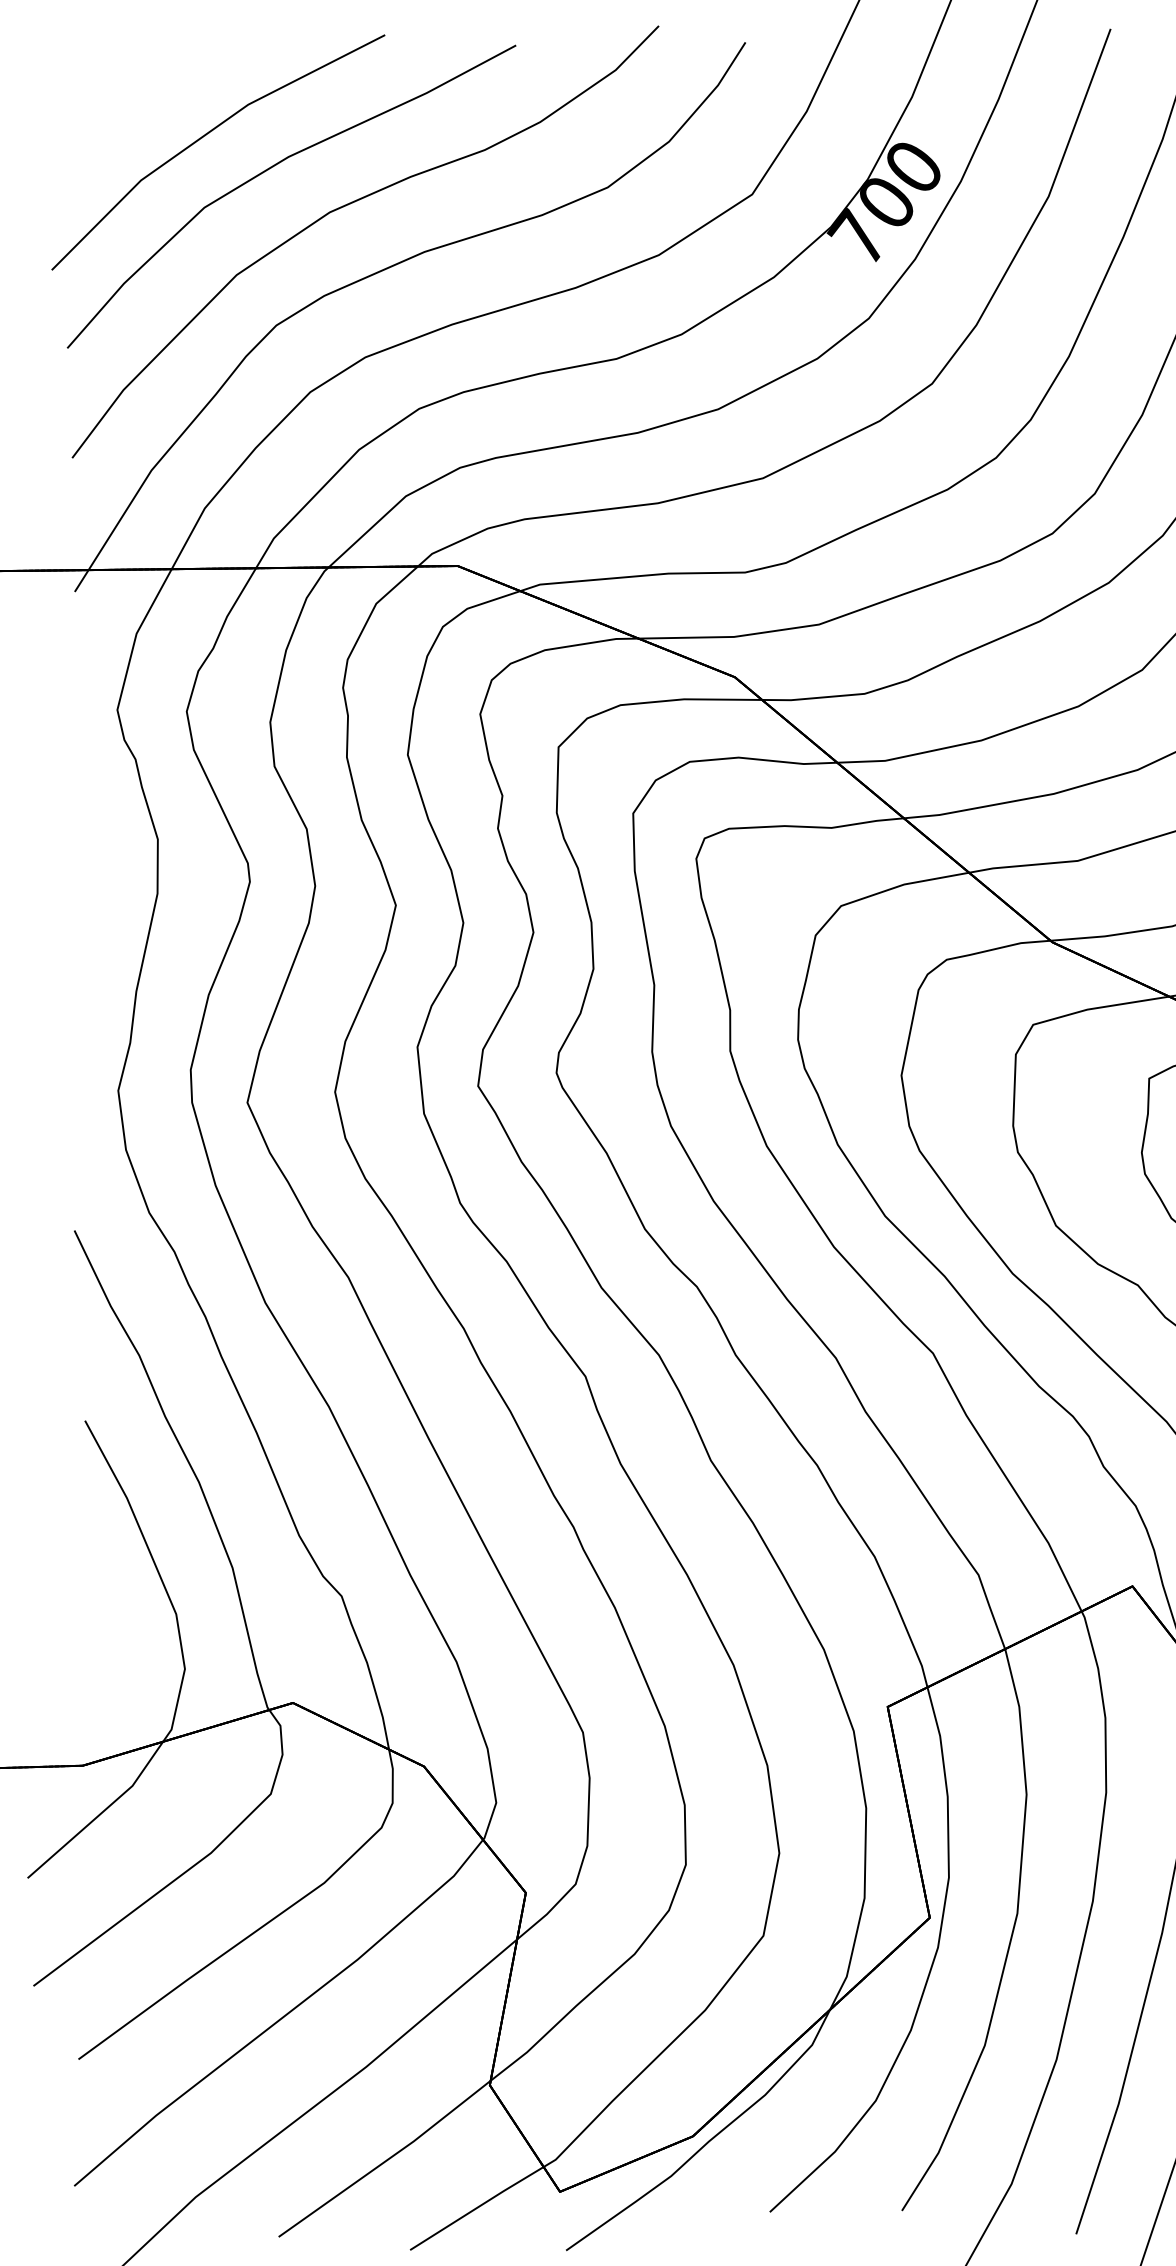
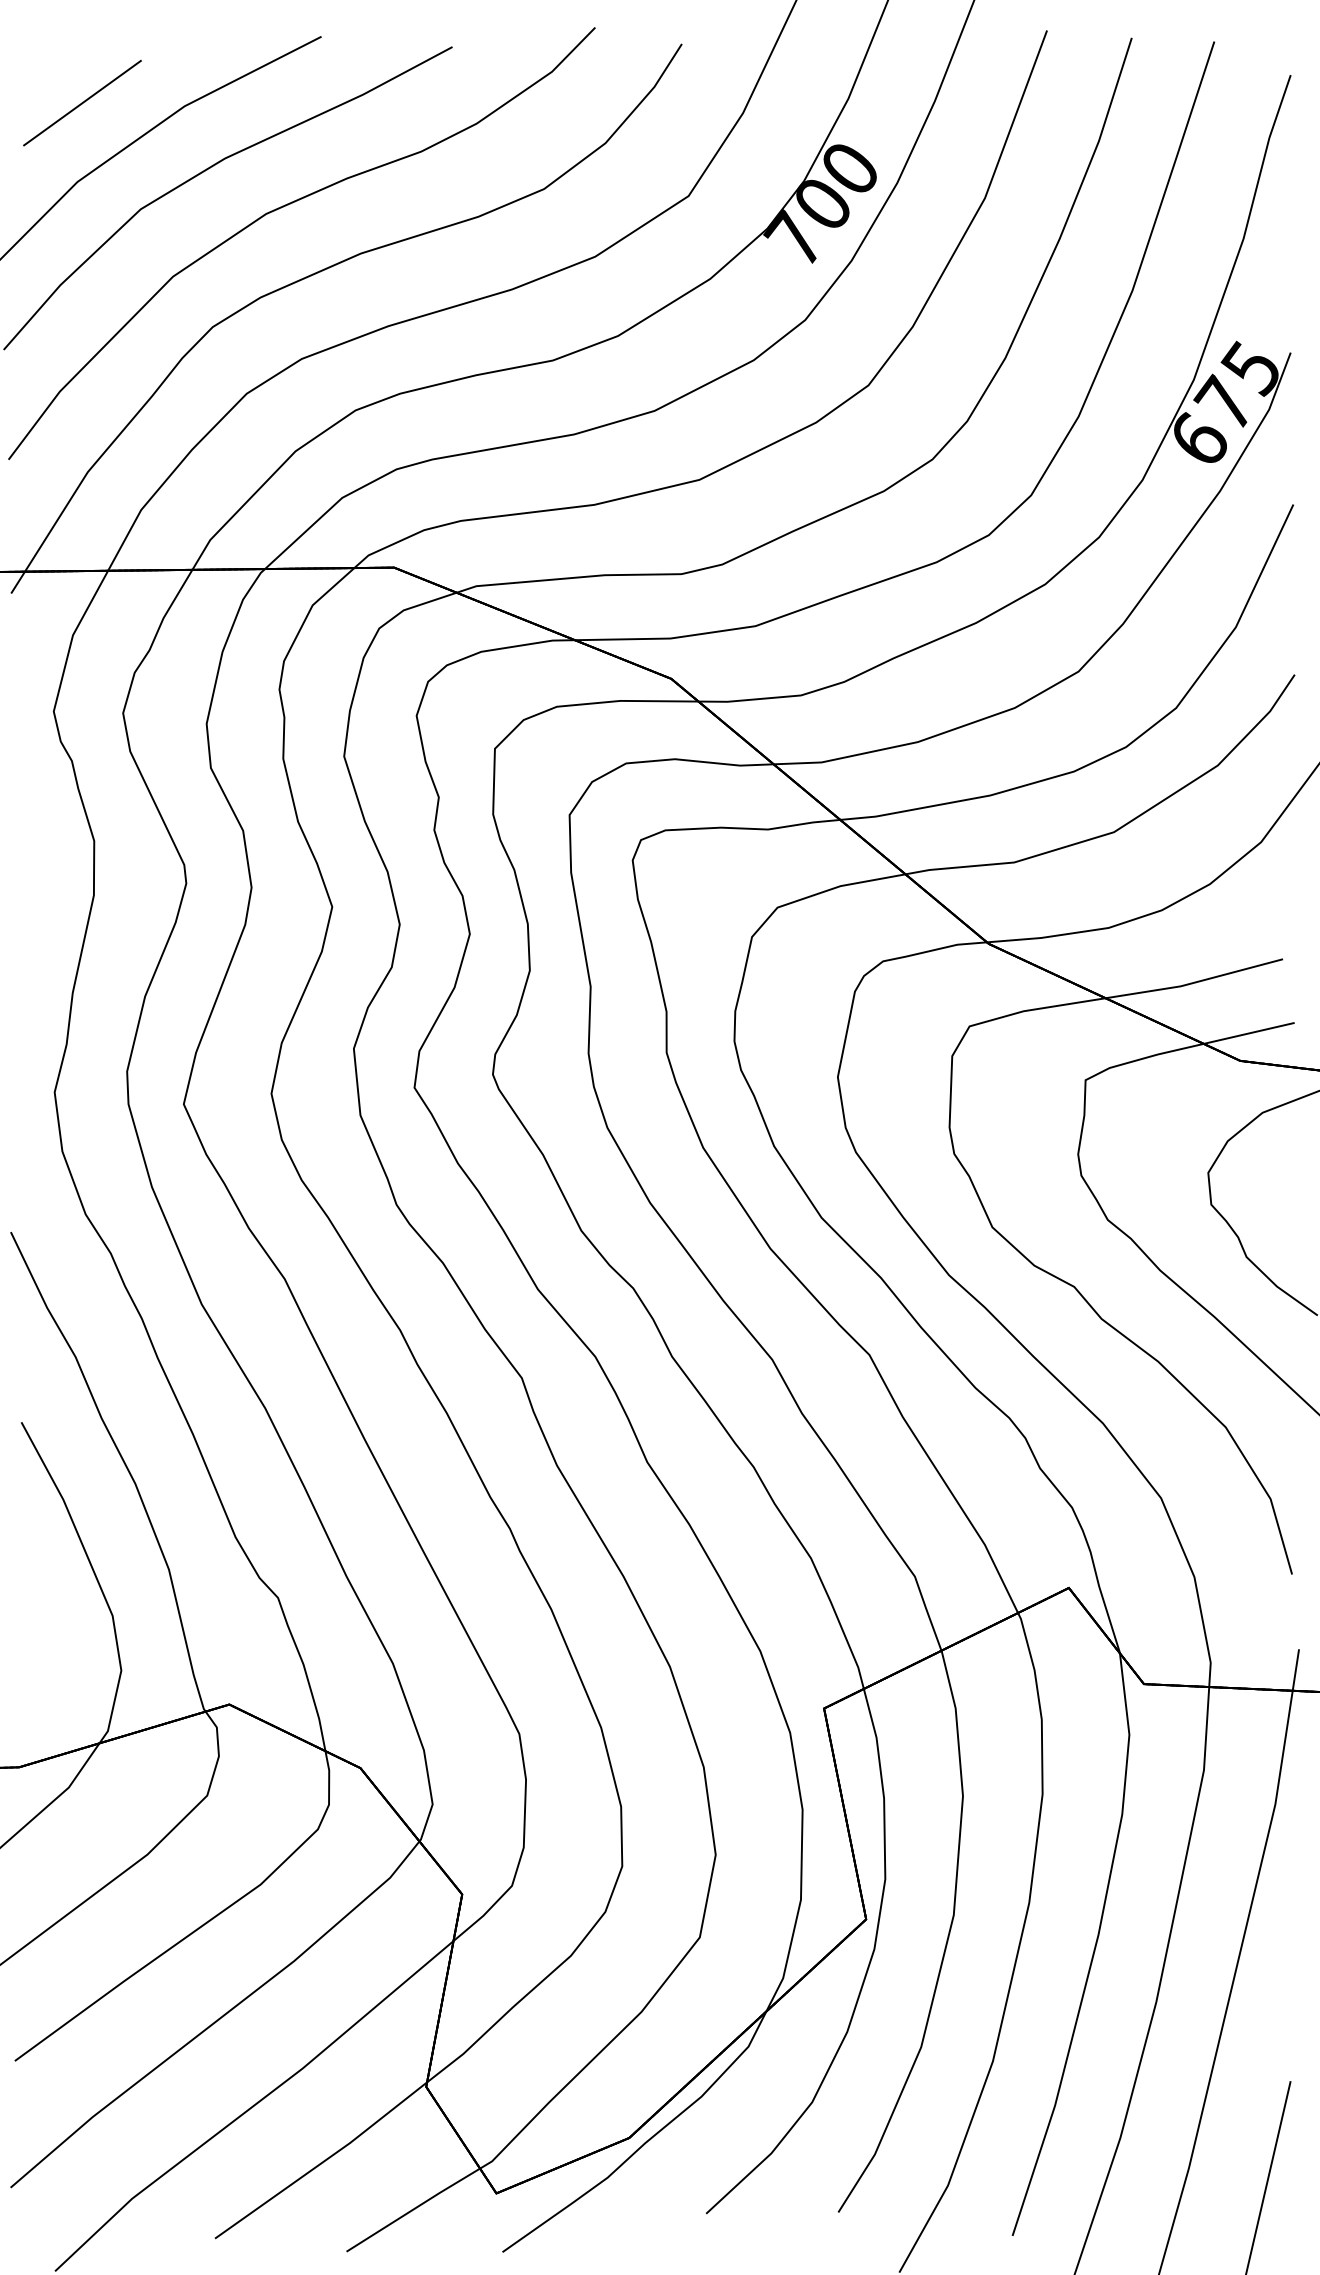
line: (146, 101) -> (82, 103), added

